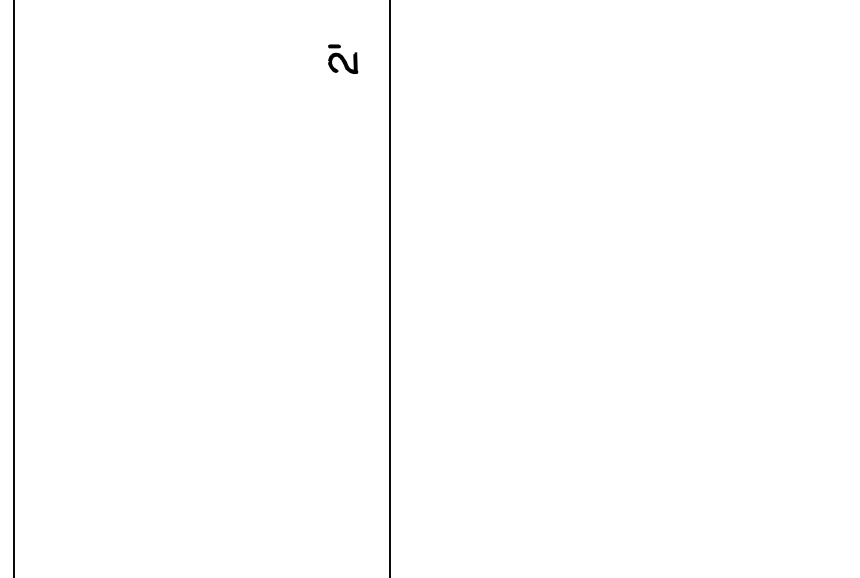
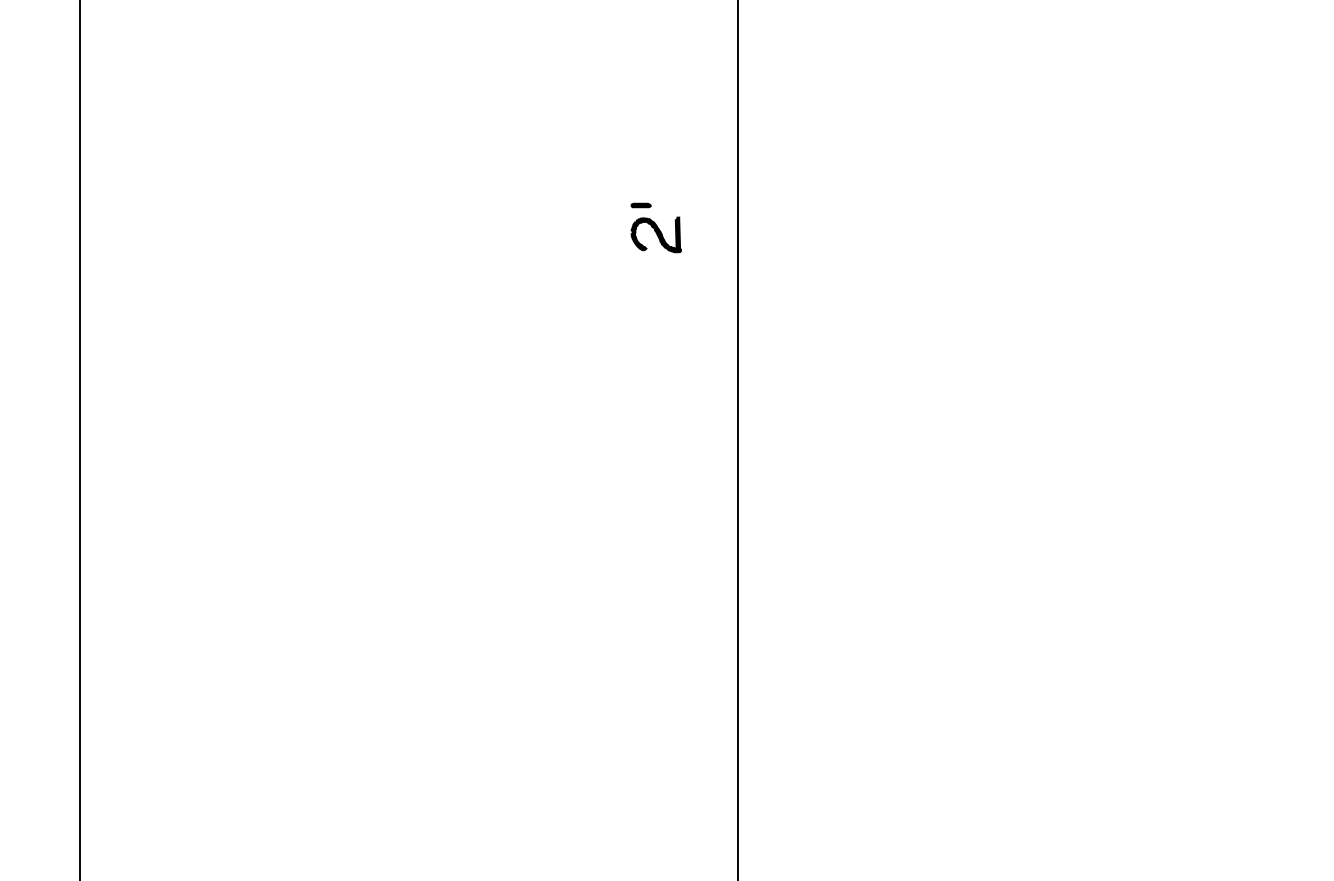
part: (343, 58) -> (656, 226), moved

